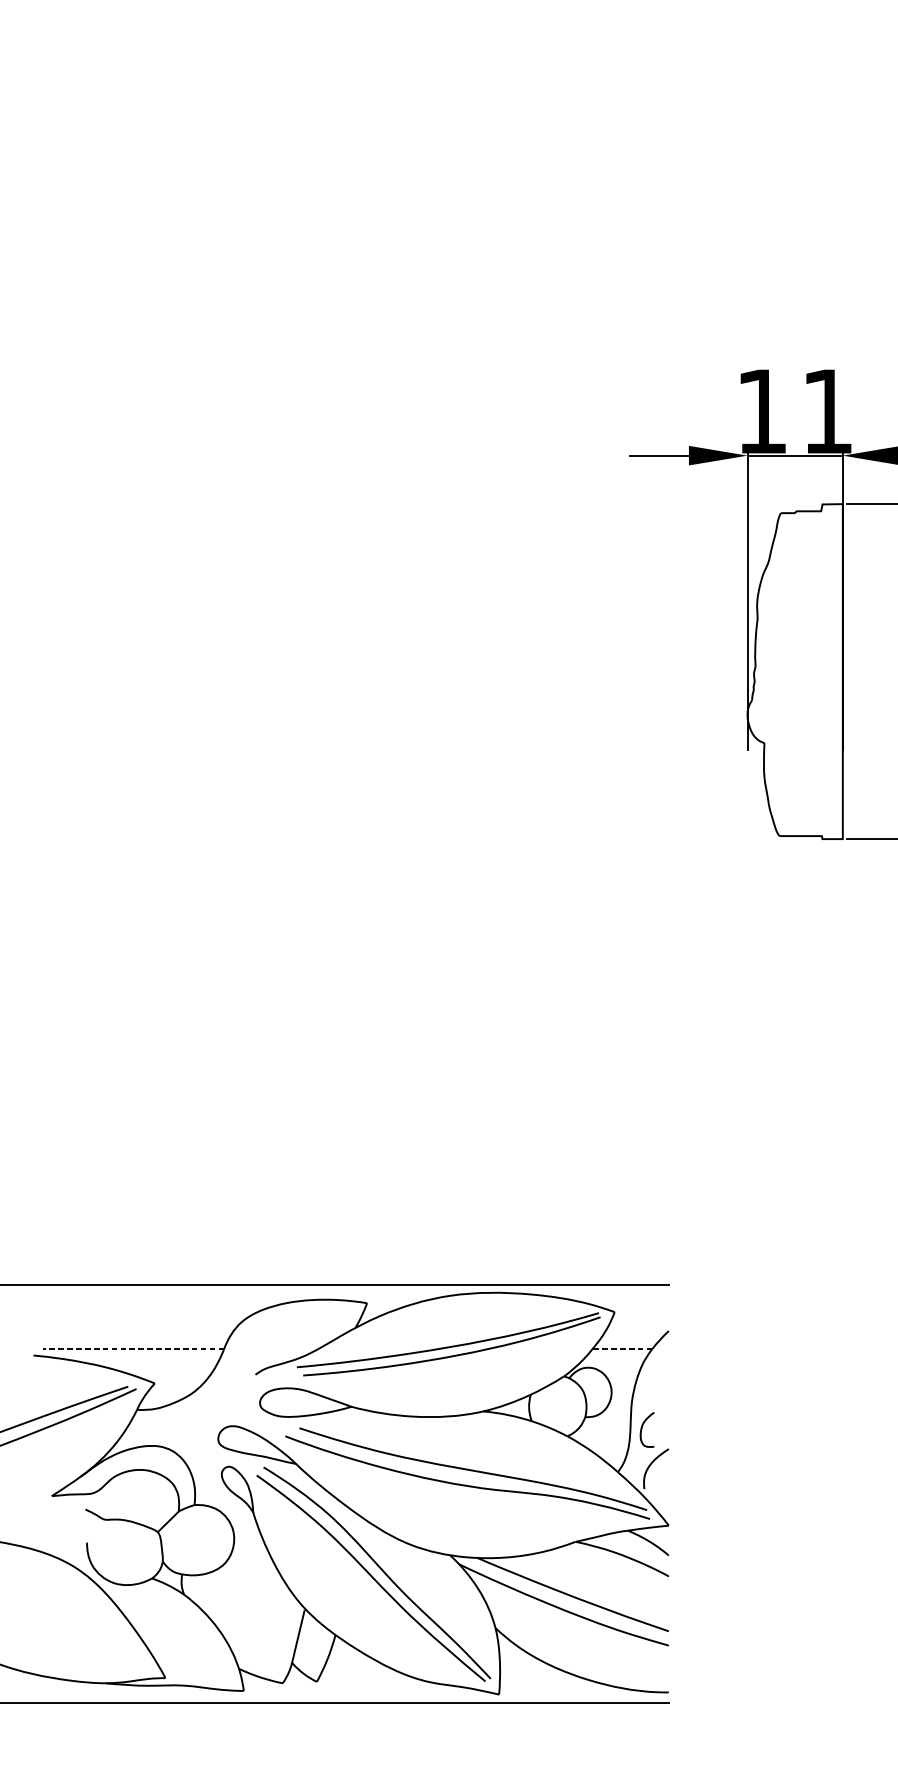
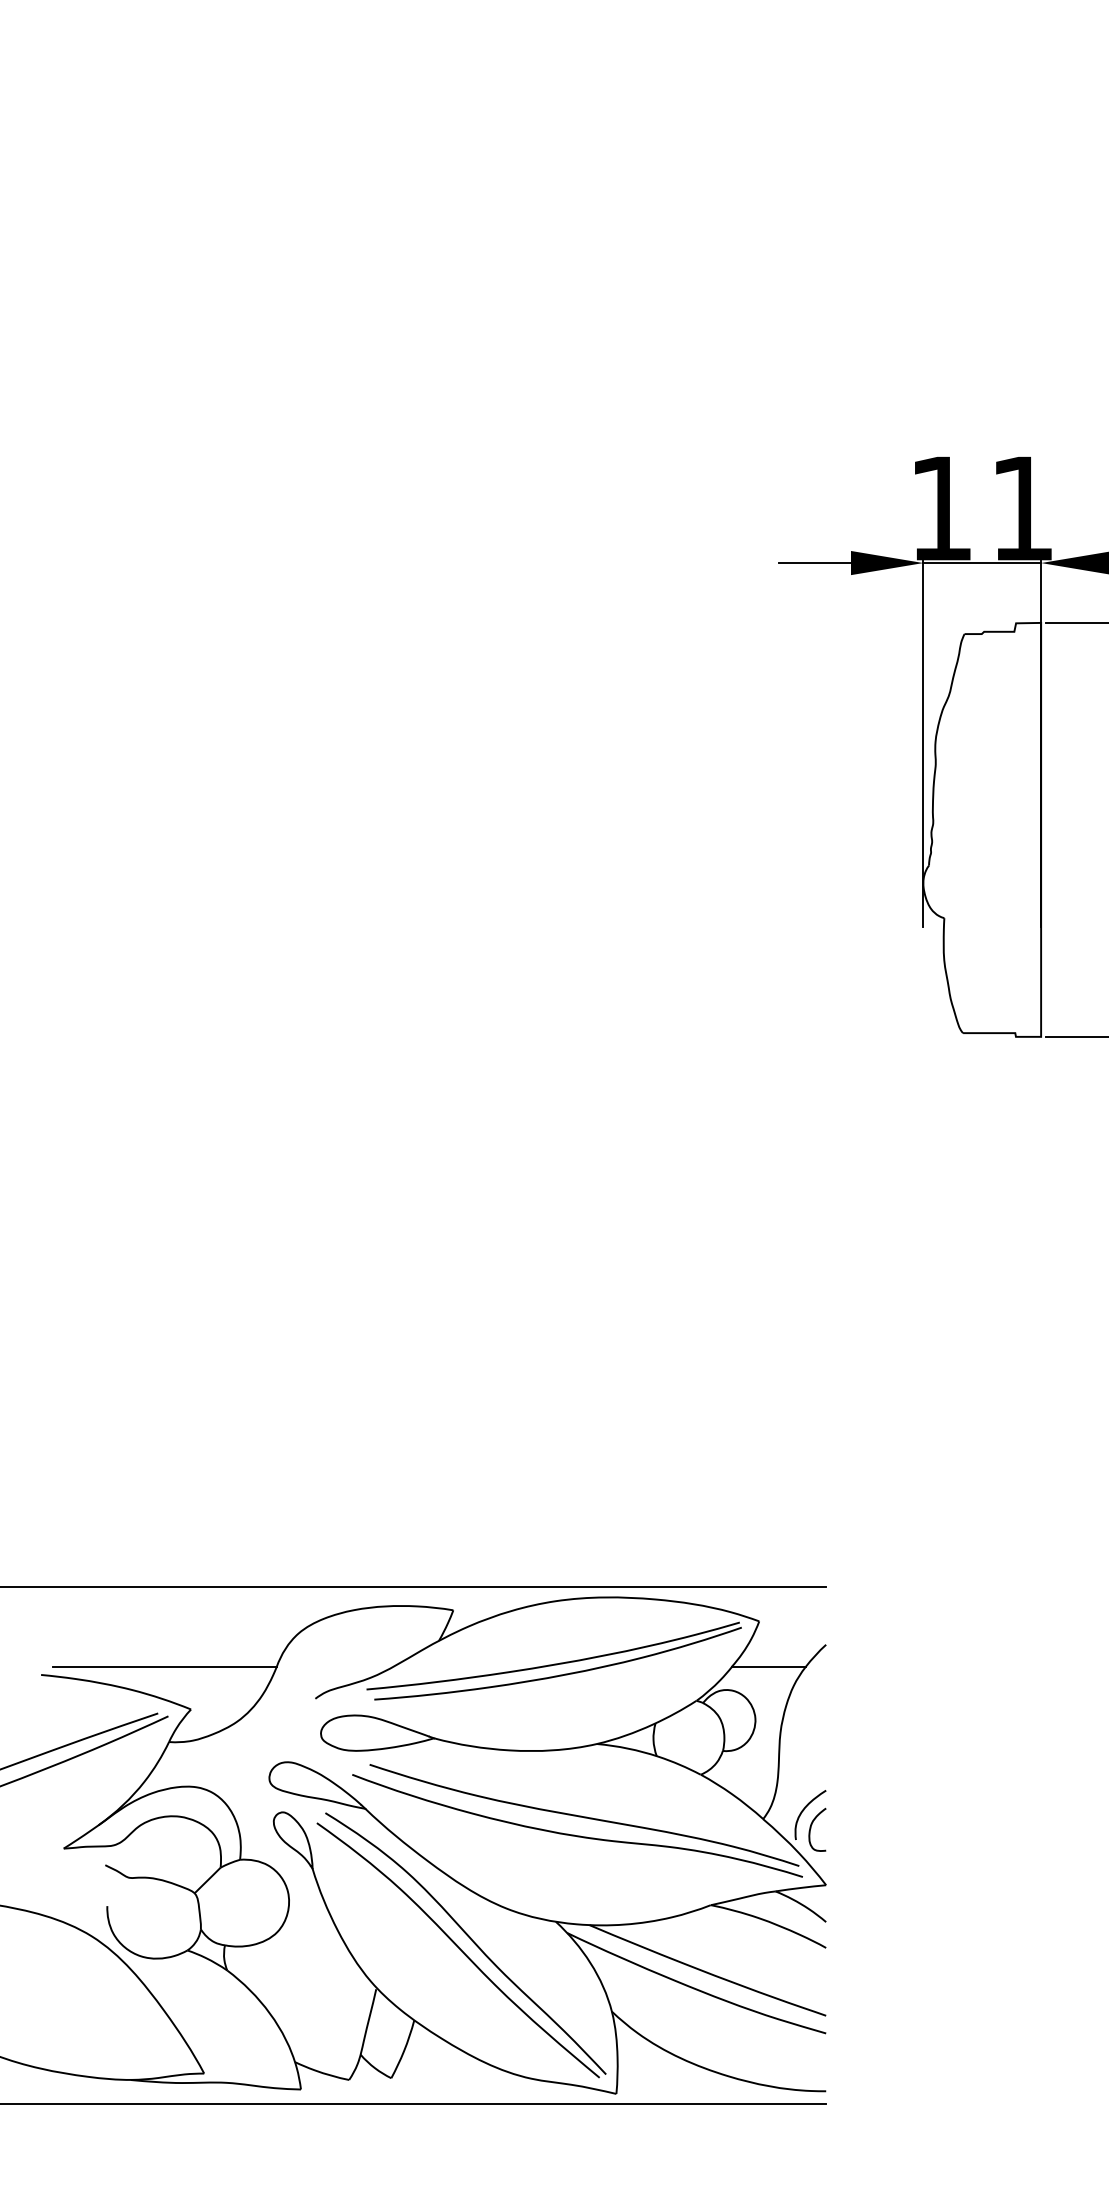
line: (622, 1348) -> (768, 1666), dashed -> solid
line: (133, 1349) -> (164, 1667), dashed -> solid
curve: (642, 1428) -> (811, 1828), moved

